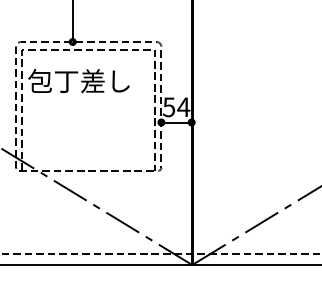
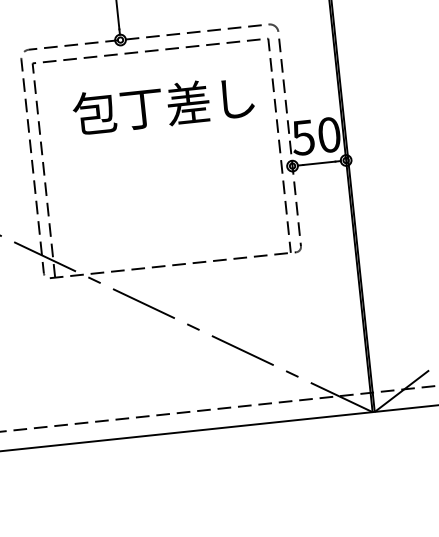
text: (78, 81) -> (162, 106), moved
text: (183, 107) -> (328, 135), 54 -> 50

